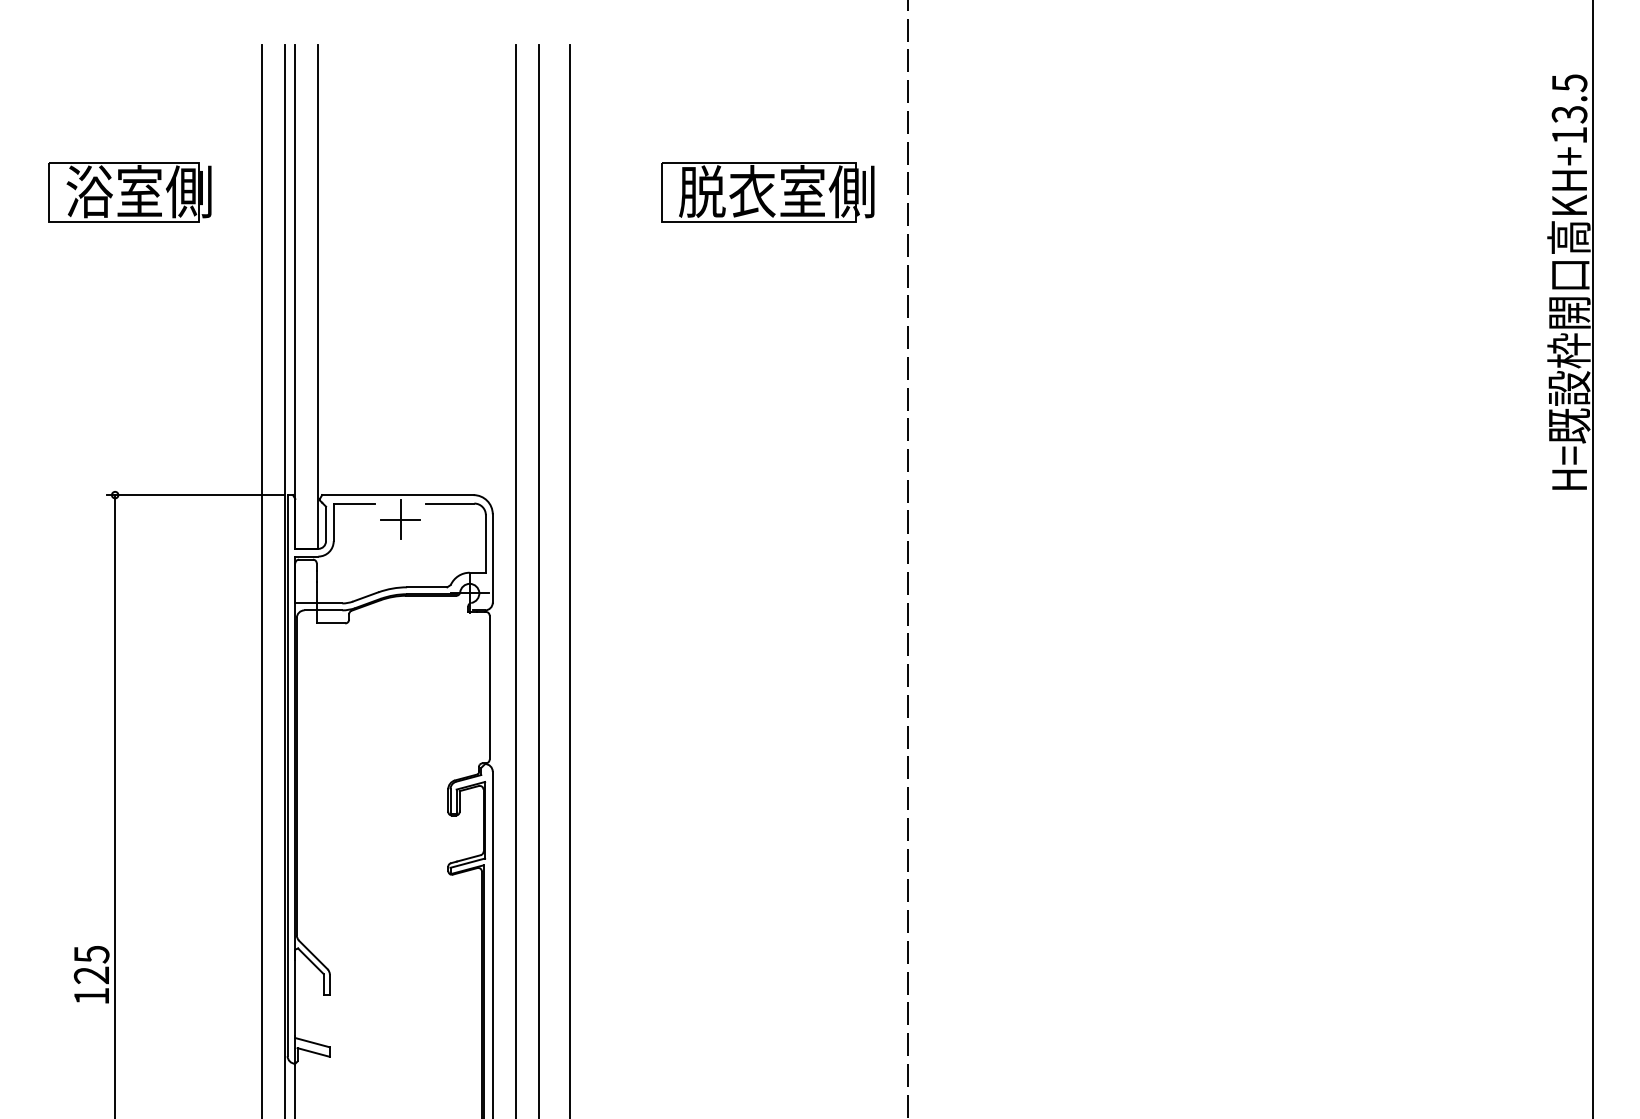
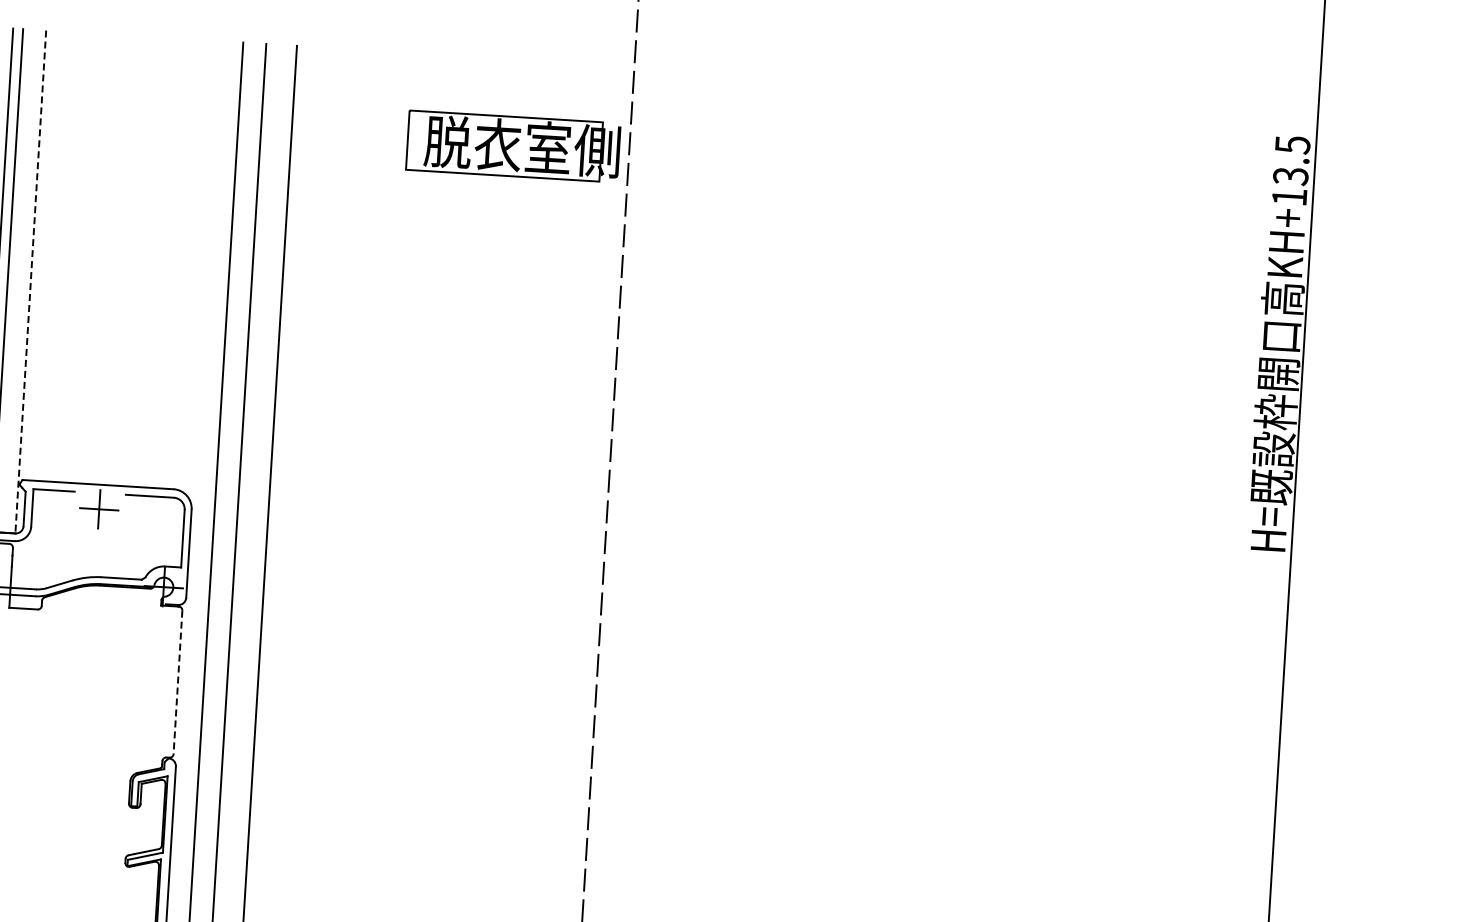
part: (767, 192) -> (513, 146), moved
line: (318, 296) -> (30, 281), solid -> dashed
line: (489, 687) -> (177, 682), solid -> dashed

